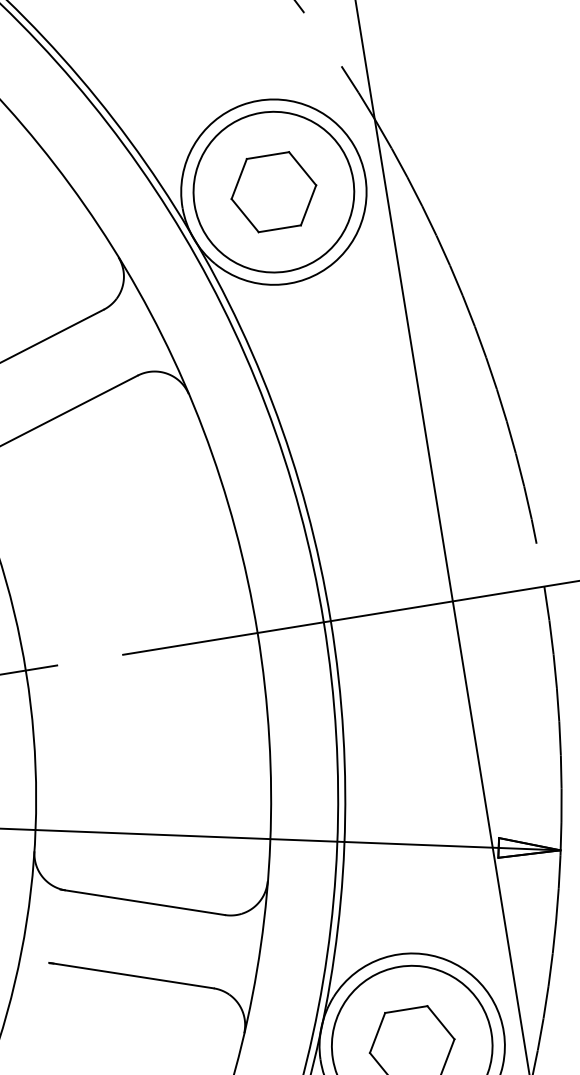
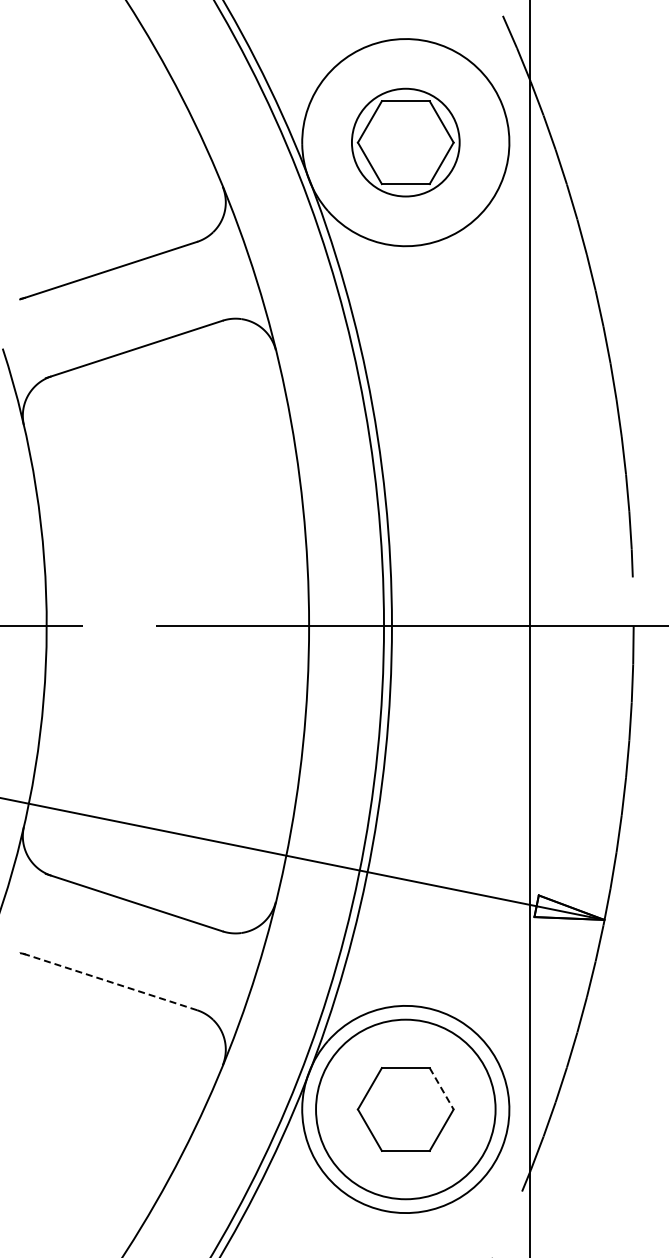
circle: (273, 192) -> (405, 142), size x0.6
line: (131, 975) -> (108, 981), solid -> dashed
line: (440, 1022) -> (441, 1088), solid -> dashed

